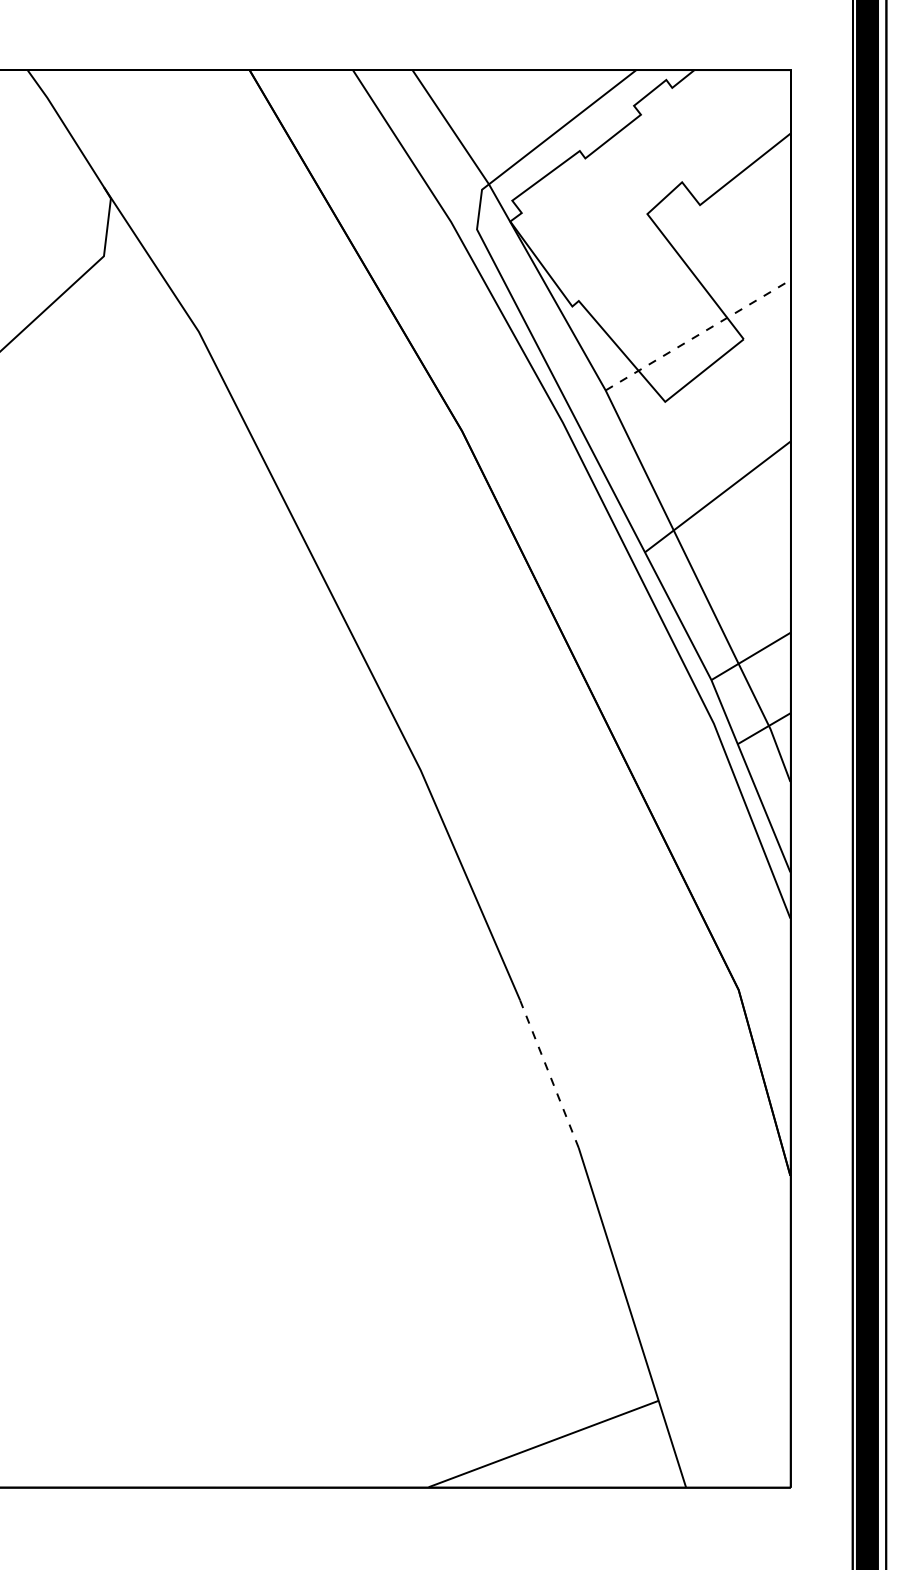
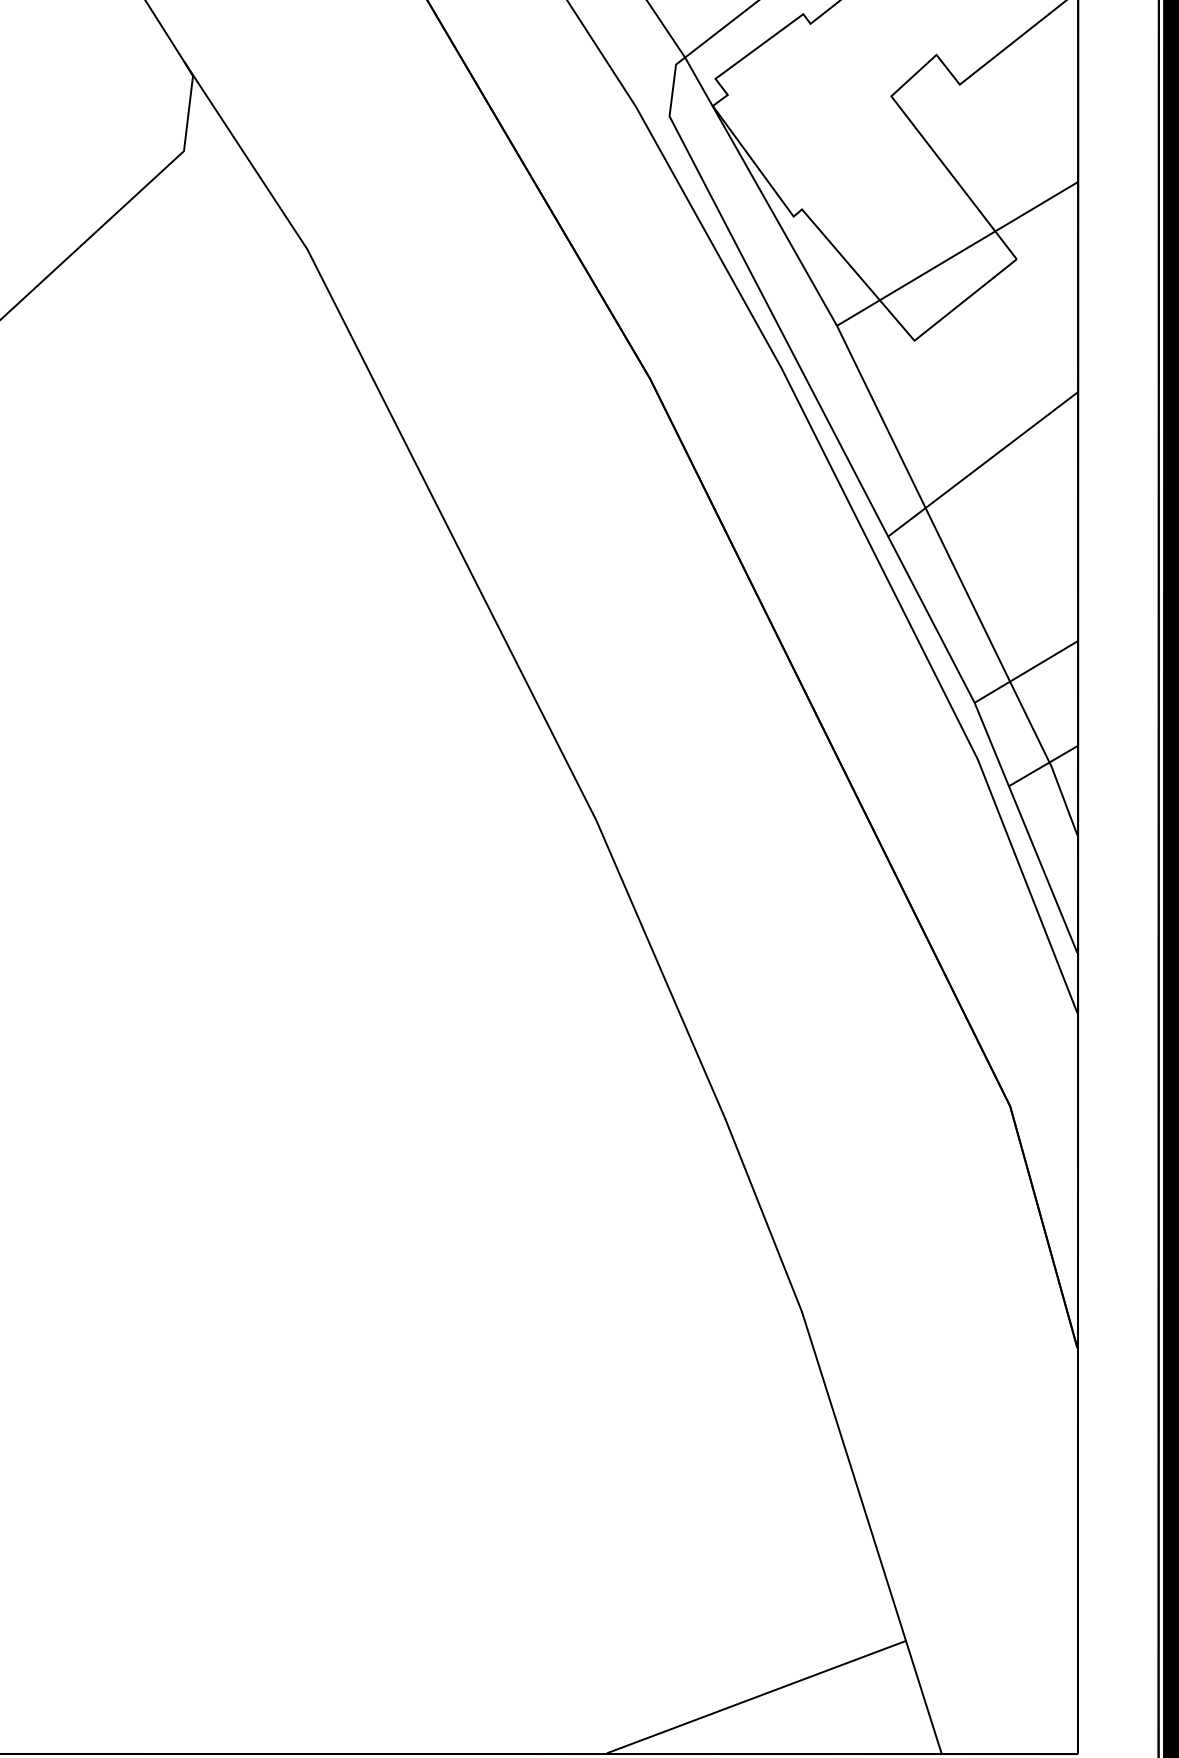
line: (698, 335) -> (957, 254), dashed -> solid
line: (549, 1073) -> (763, 1214), dashed -> solid

